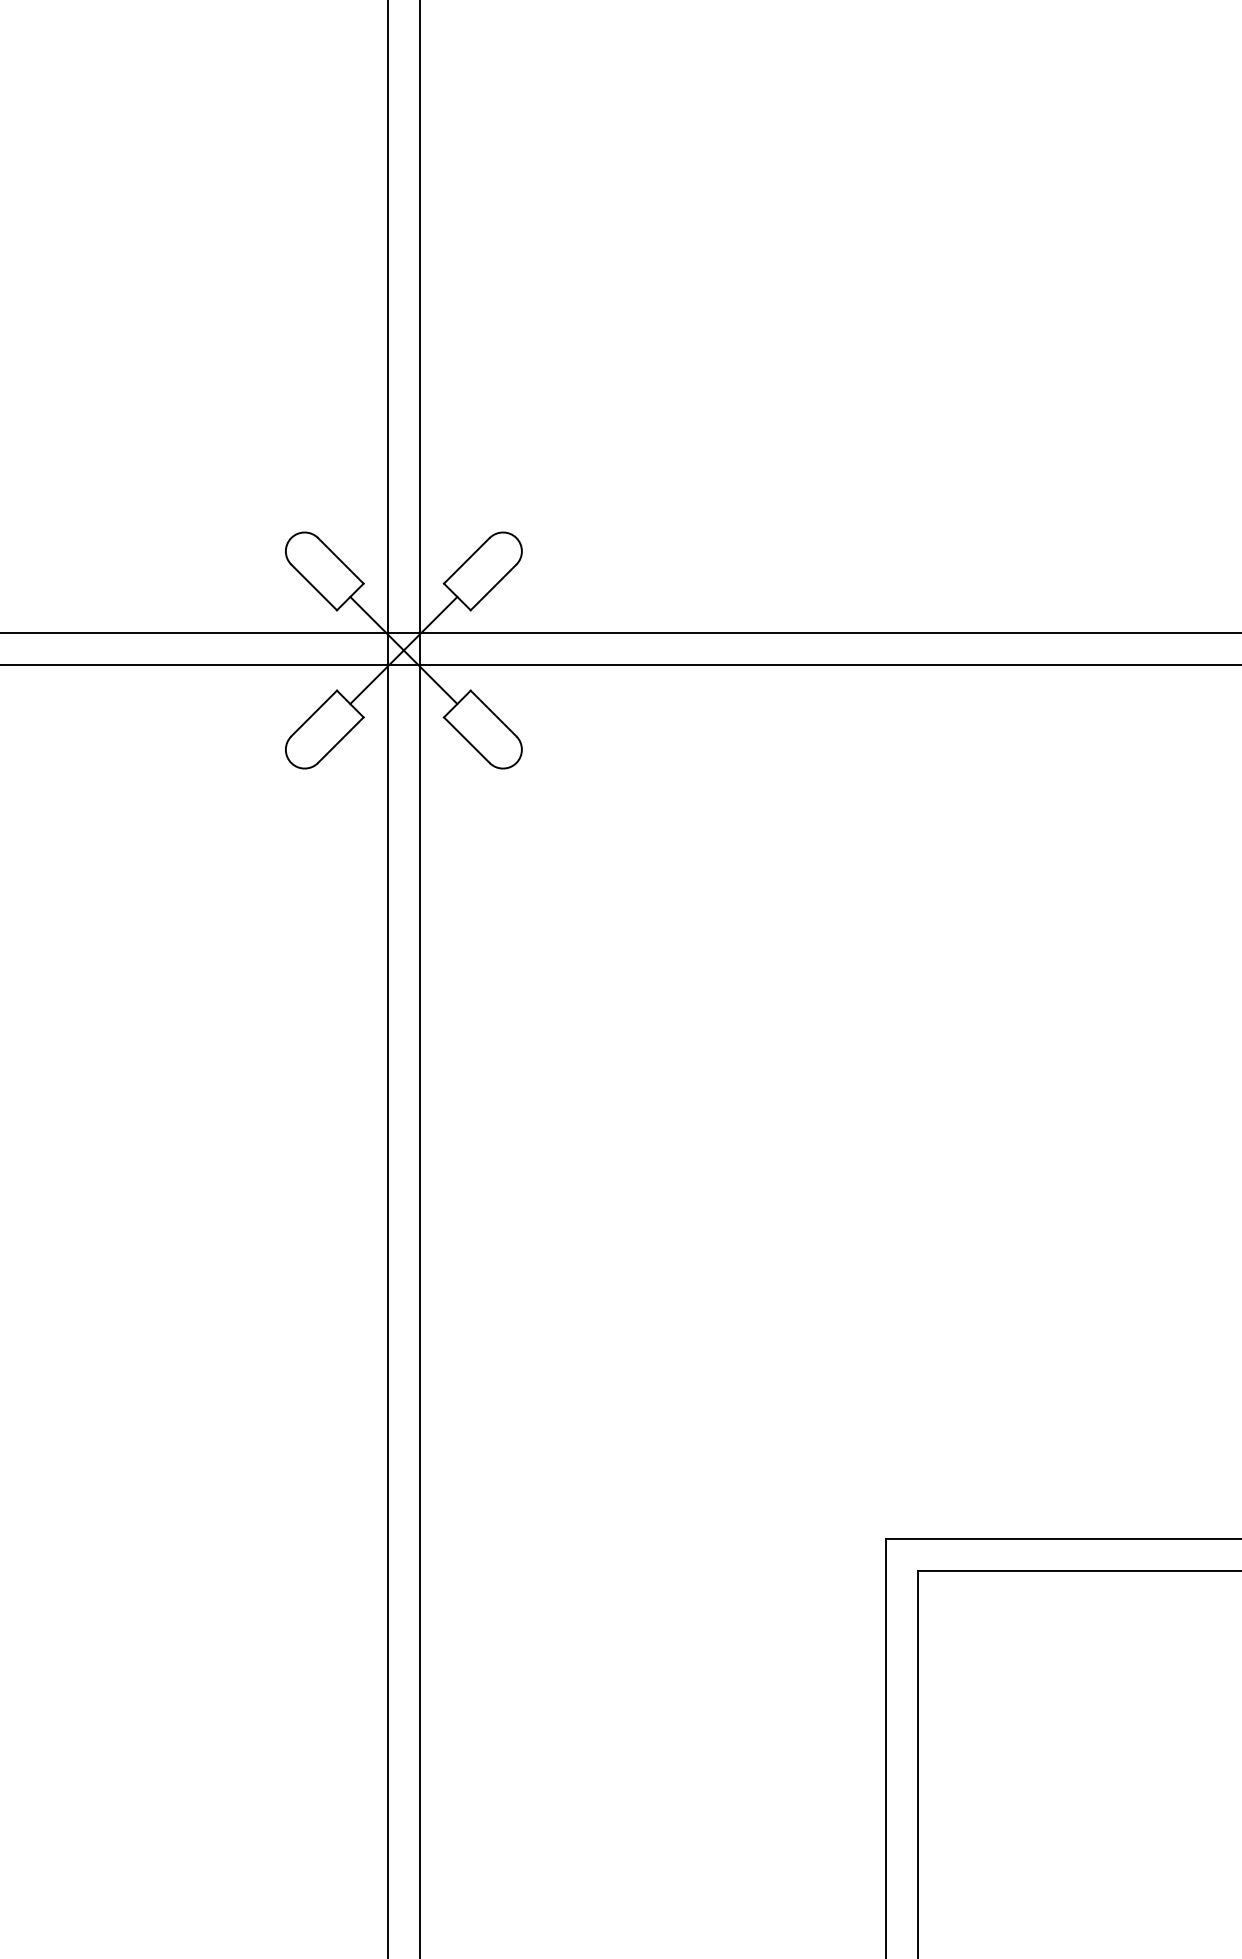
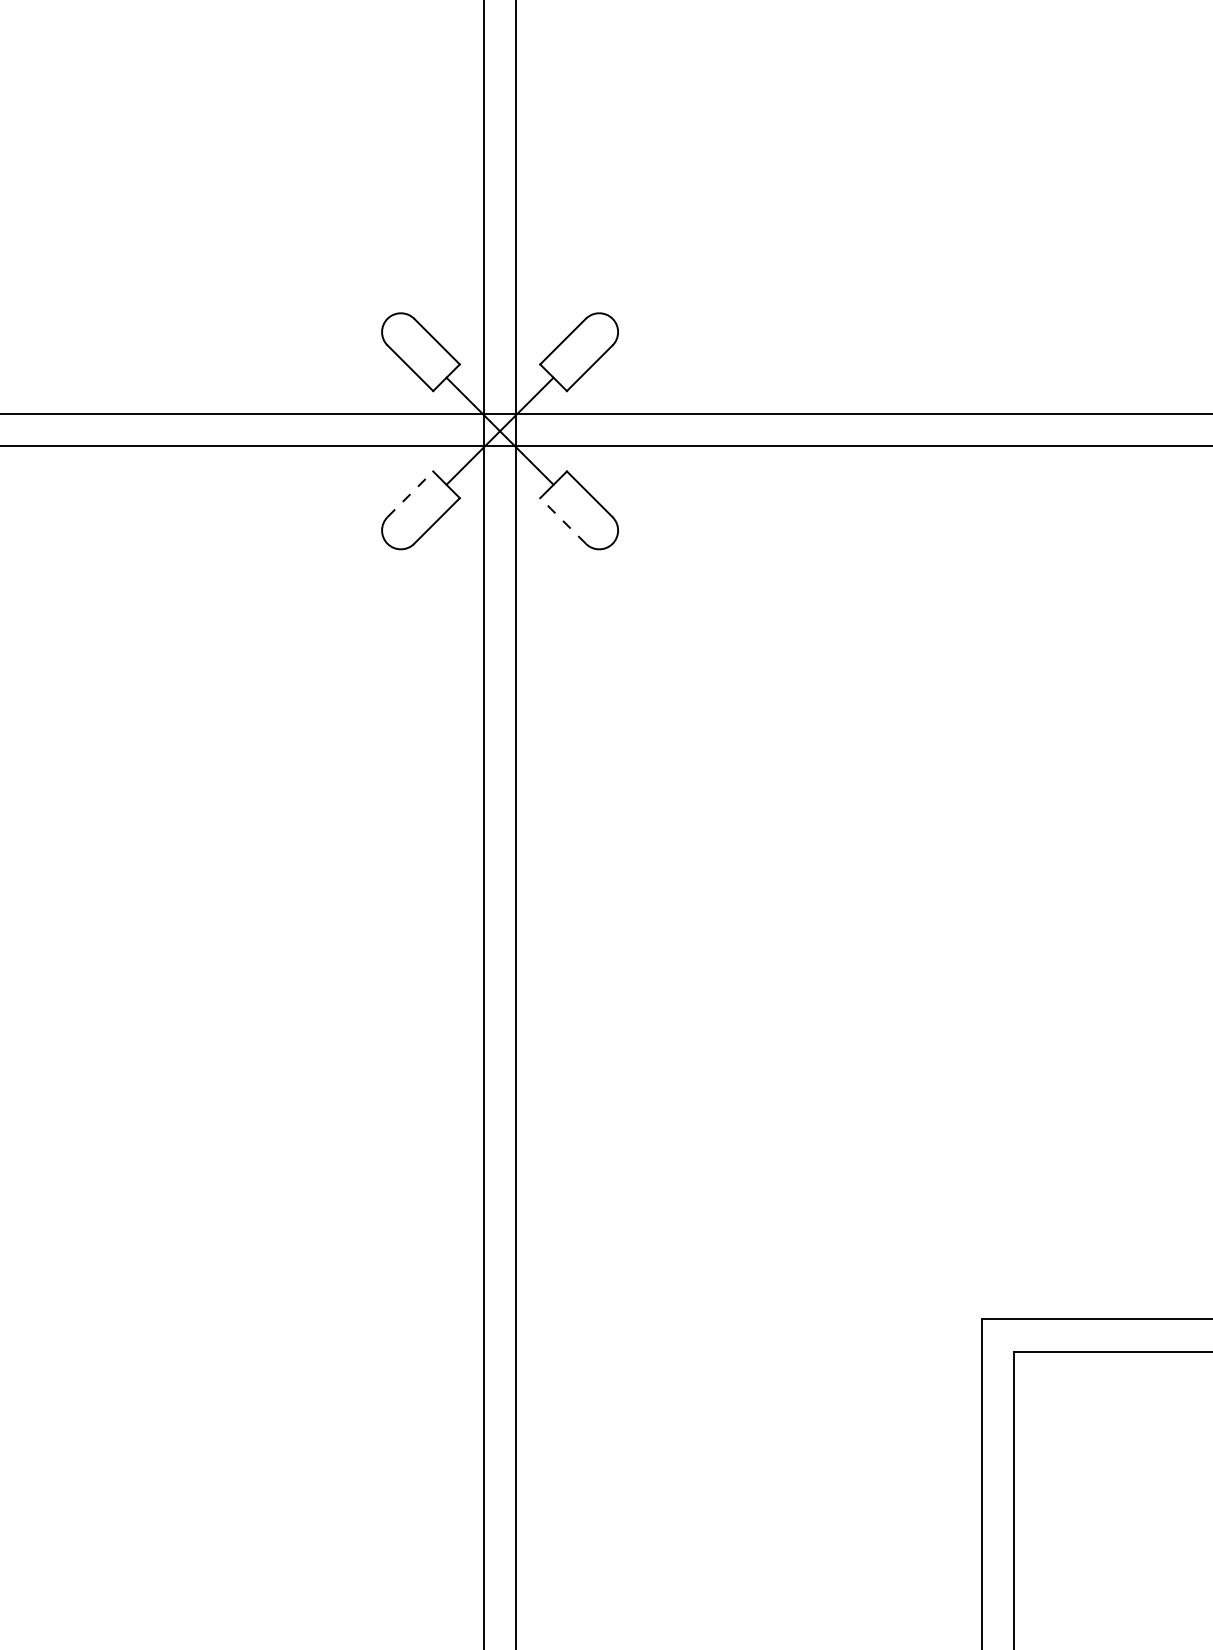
line: (314, 713) -> (410, 494), solid -> dashed
line: (466, 739) -> (562, 520), solid -> dashed

